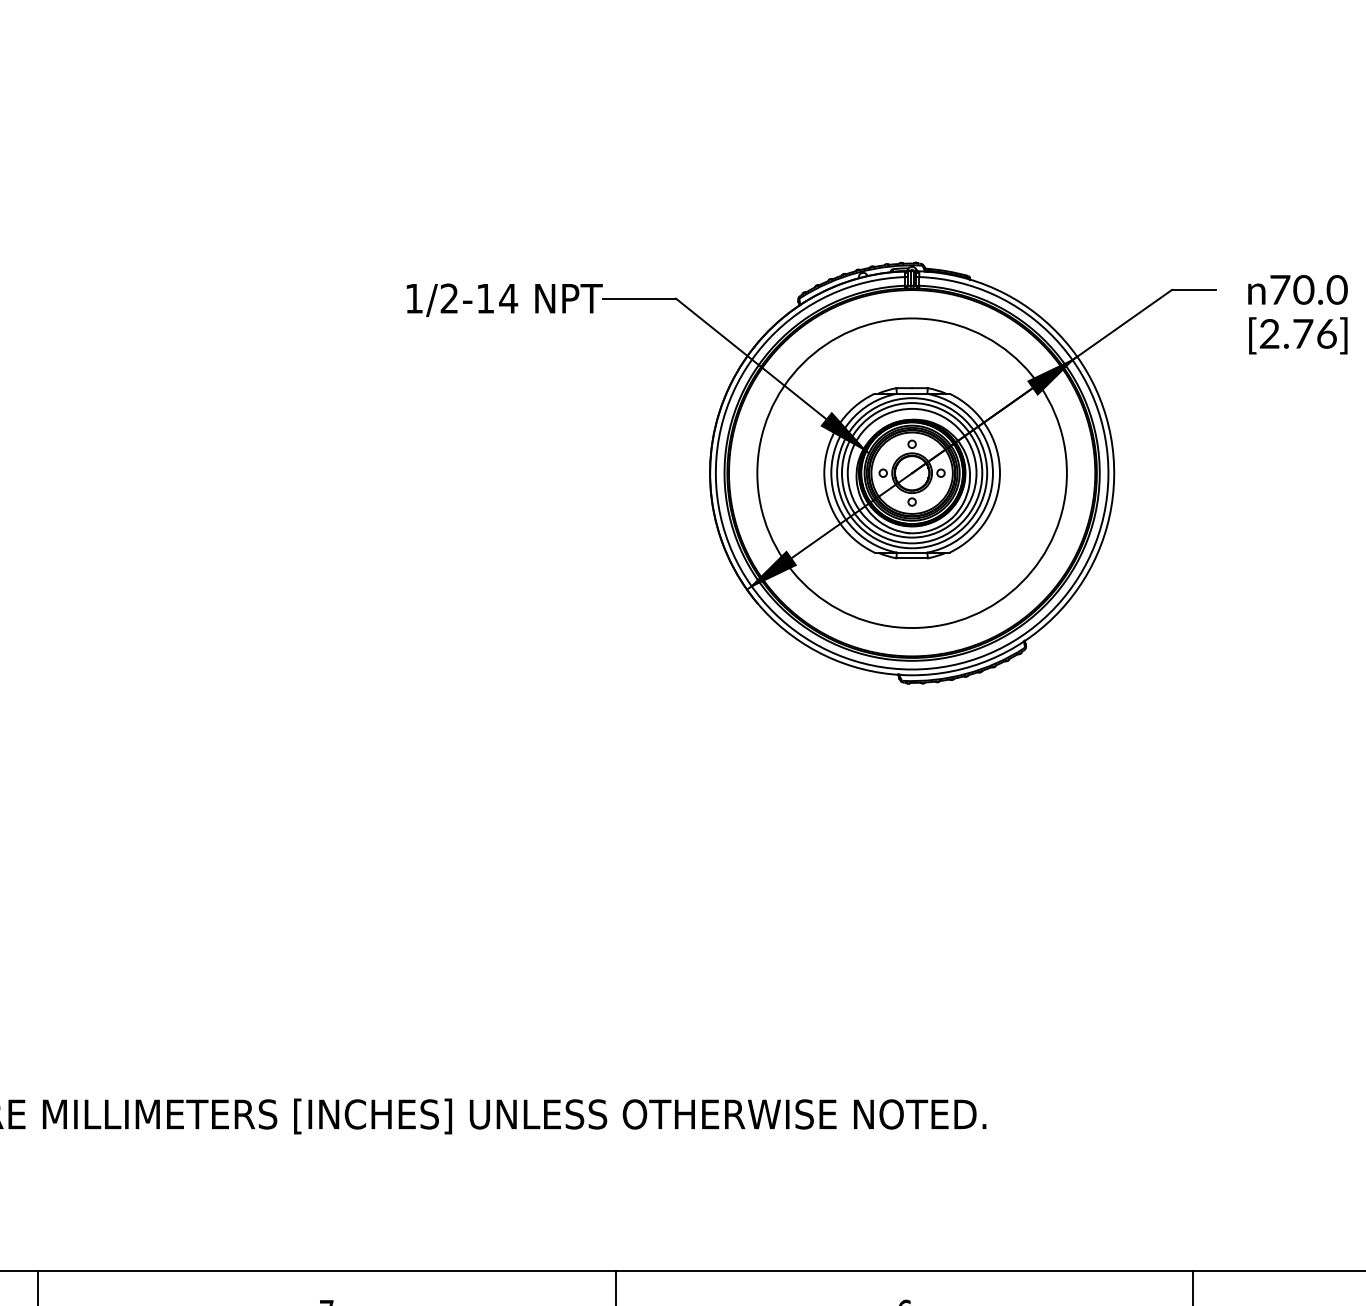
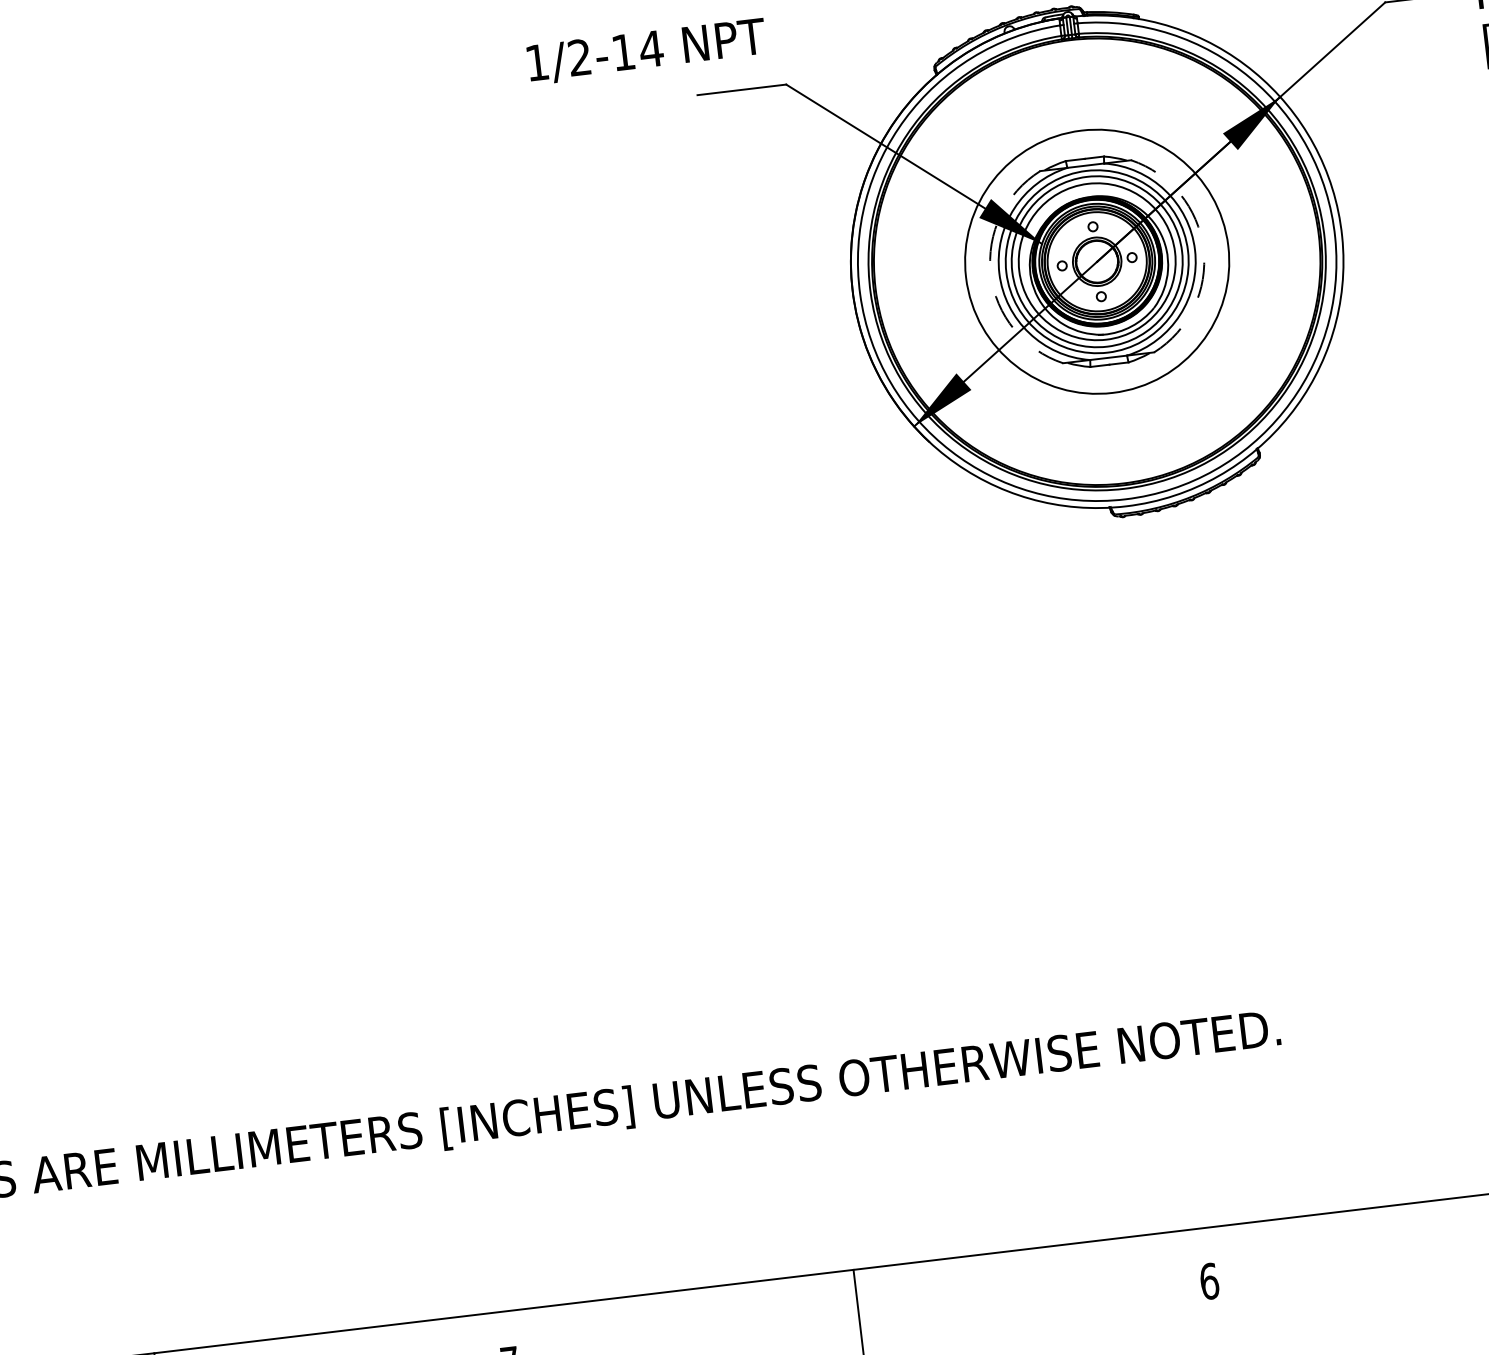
text: (504, 299) -> (646, 50), moved
arc: (824, 473) -> (991, 274), solid -> dashed
circle: (911, 473) -> (1096, 262), size x0.7
arc: (999, 473) -> (1202, 249), solid -> dashed

